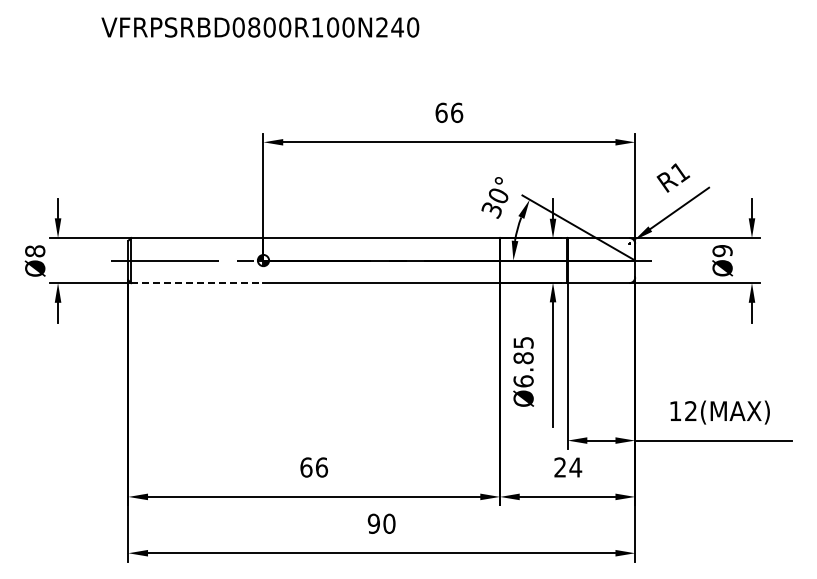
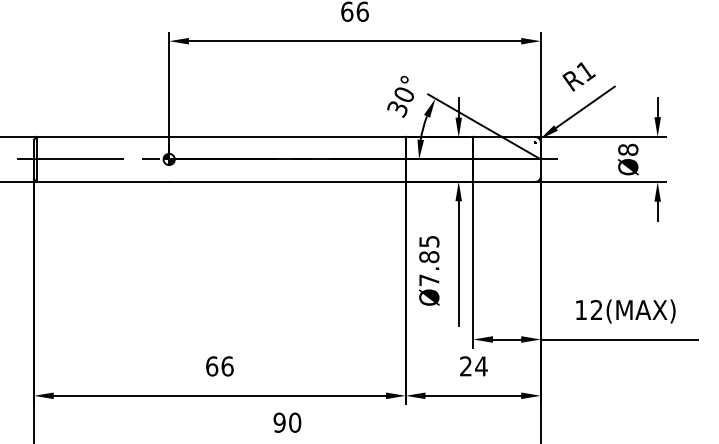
text: (722, 251) -> (628, 150), Ø9 -> Ø8
line: (197, 283) -> (103, 182), dashed -> solid
text: (523, 381) -> (429, 280), Ø6.85 -> Ø7.85

